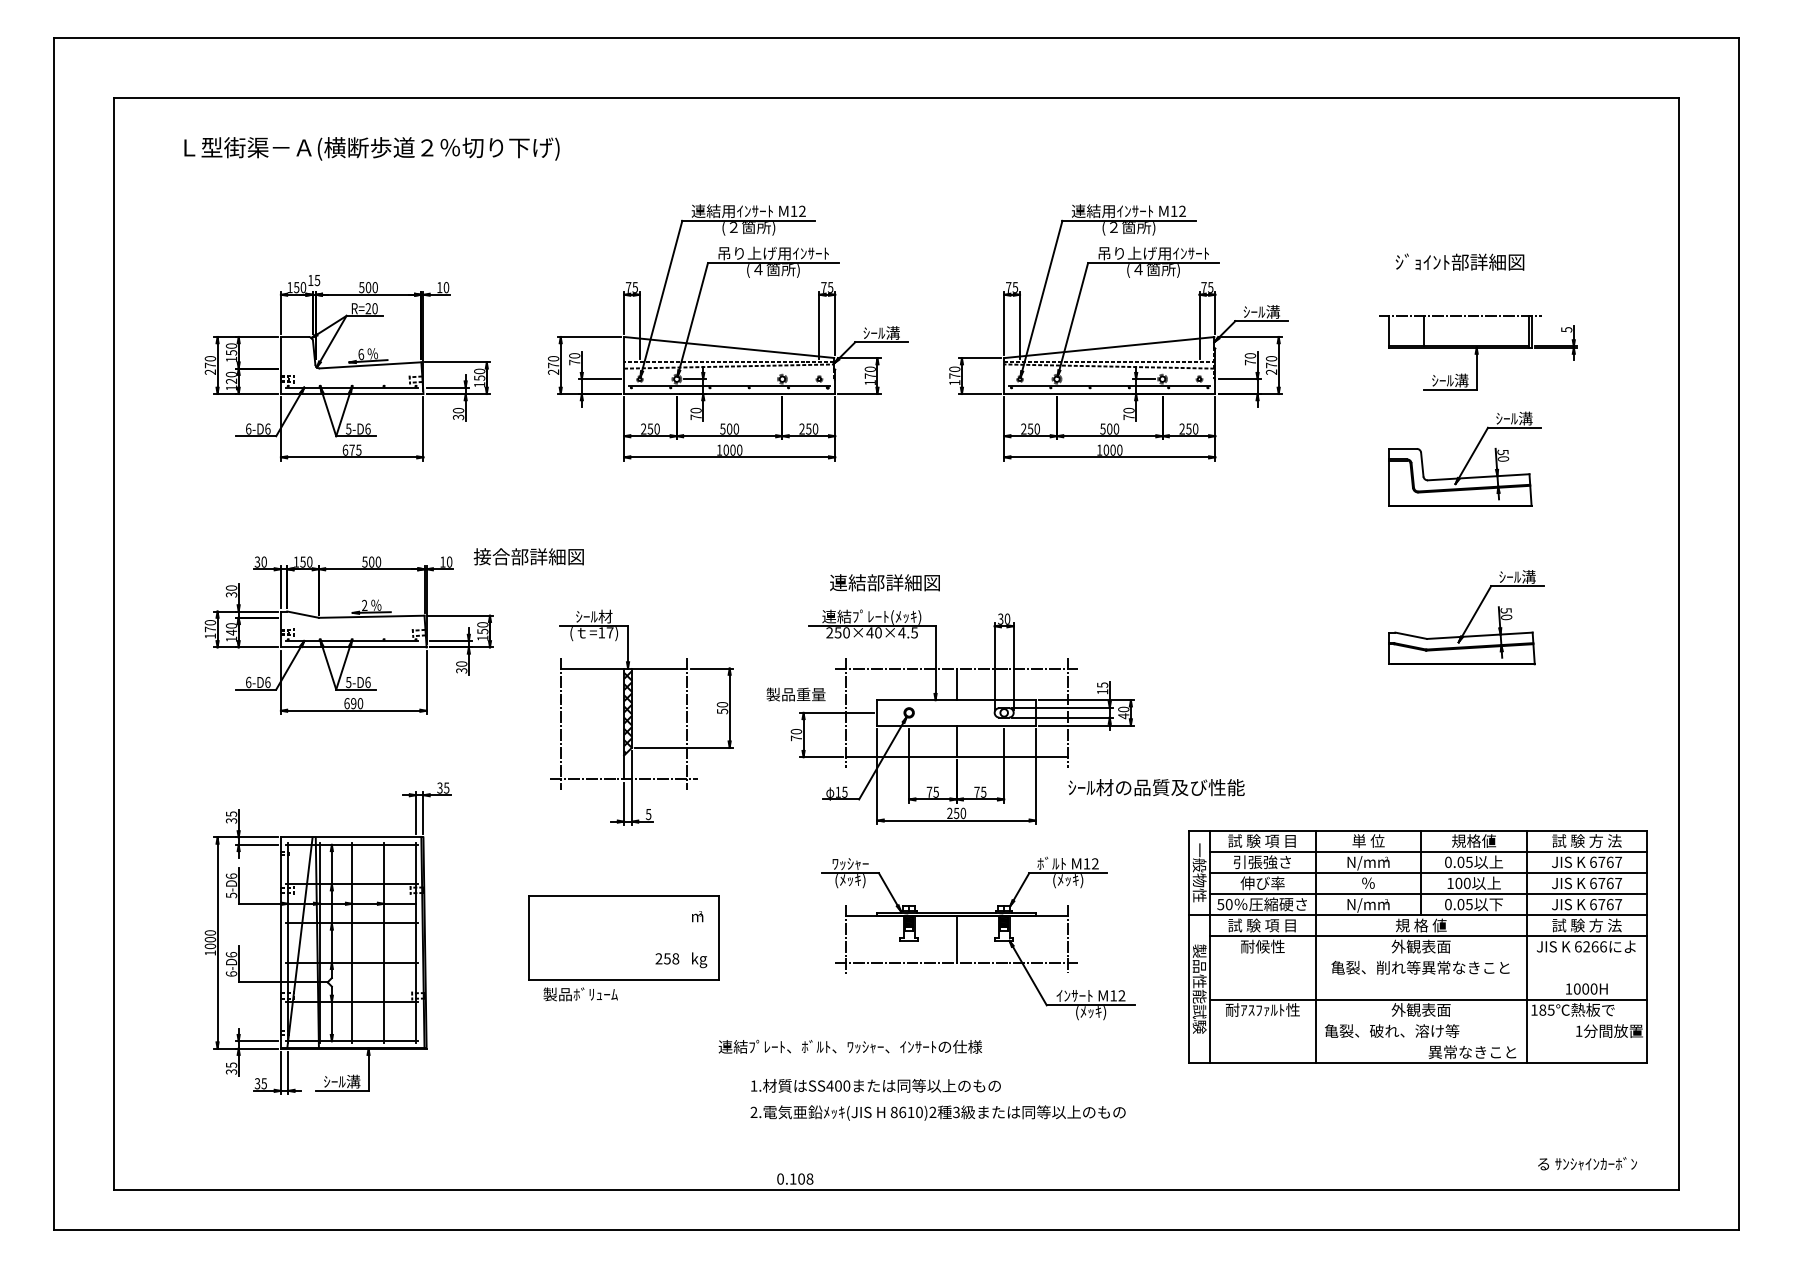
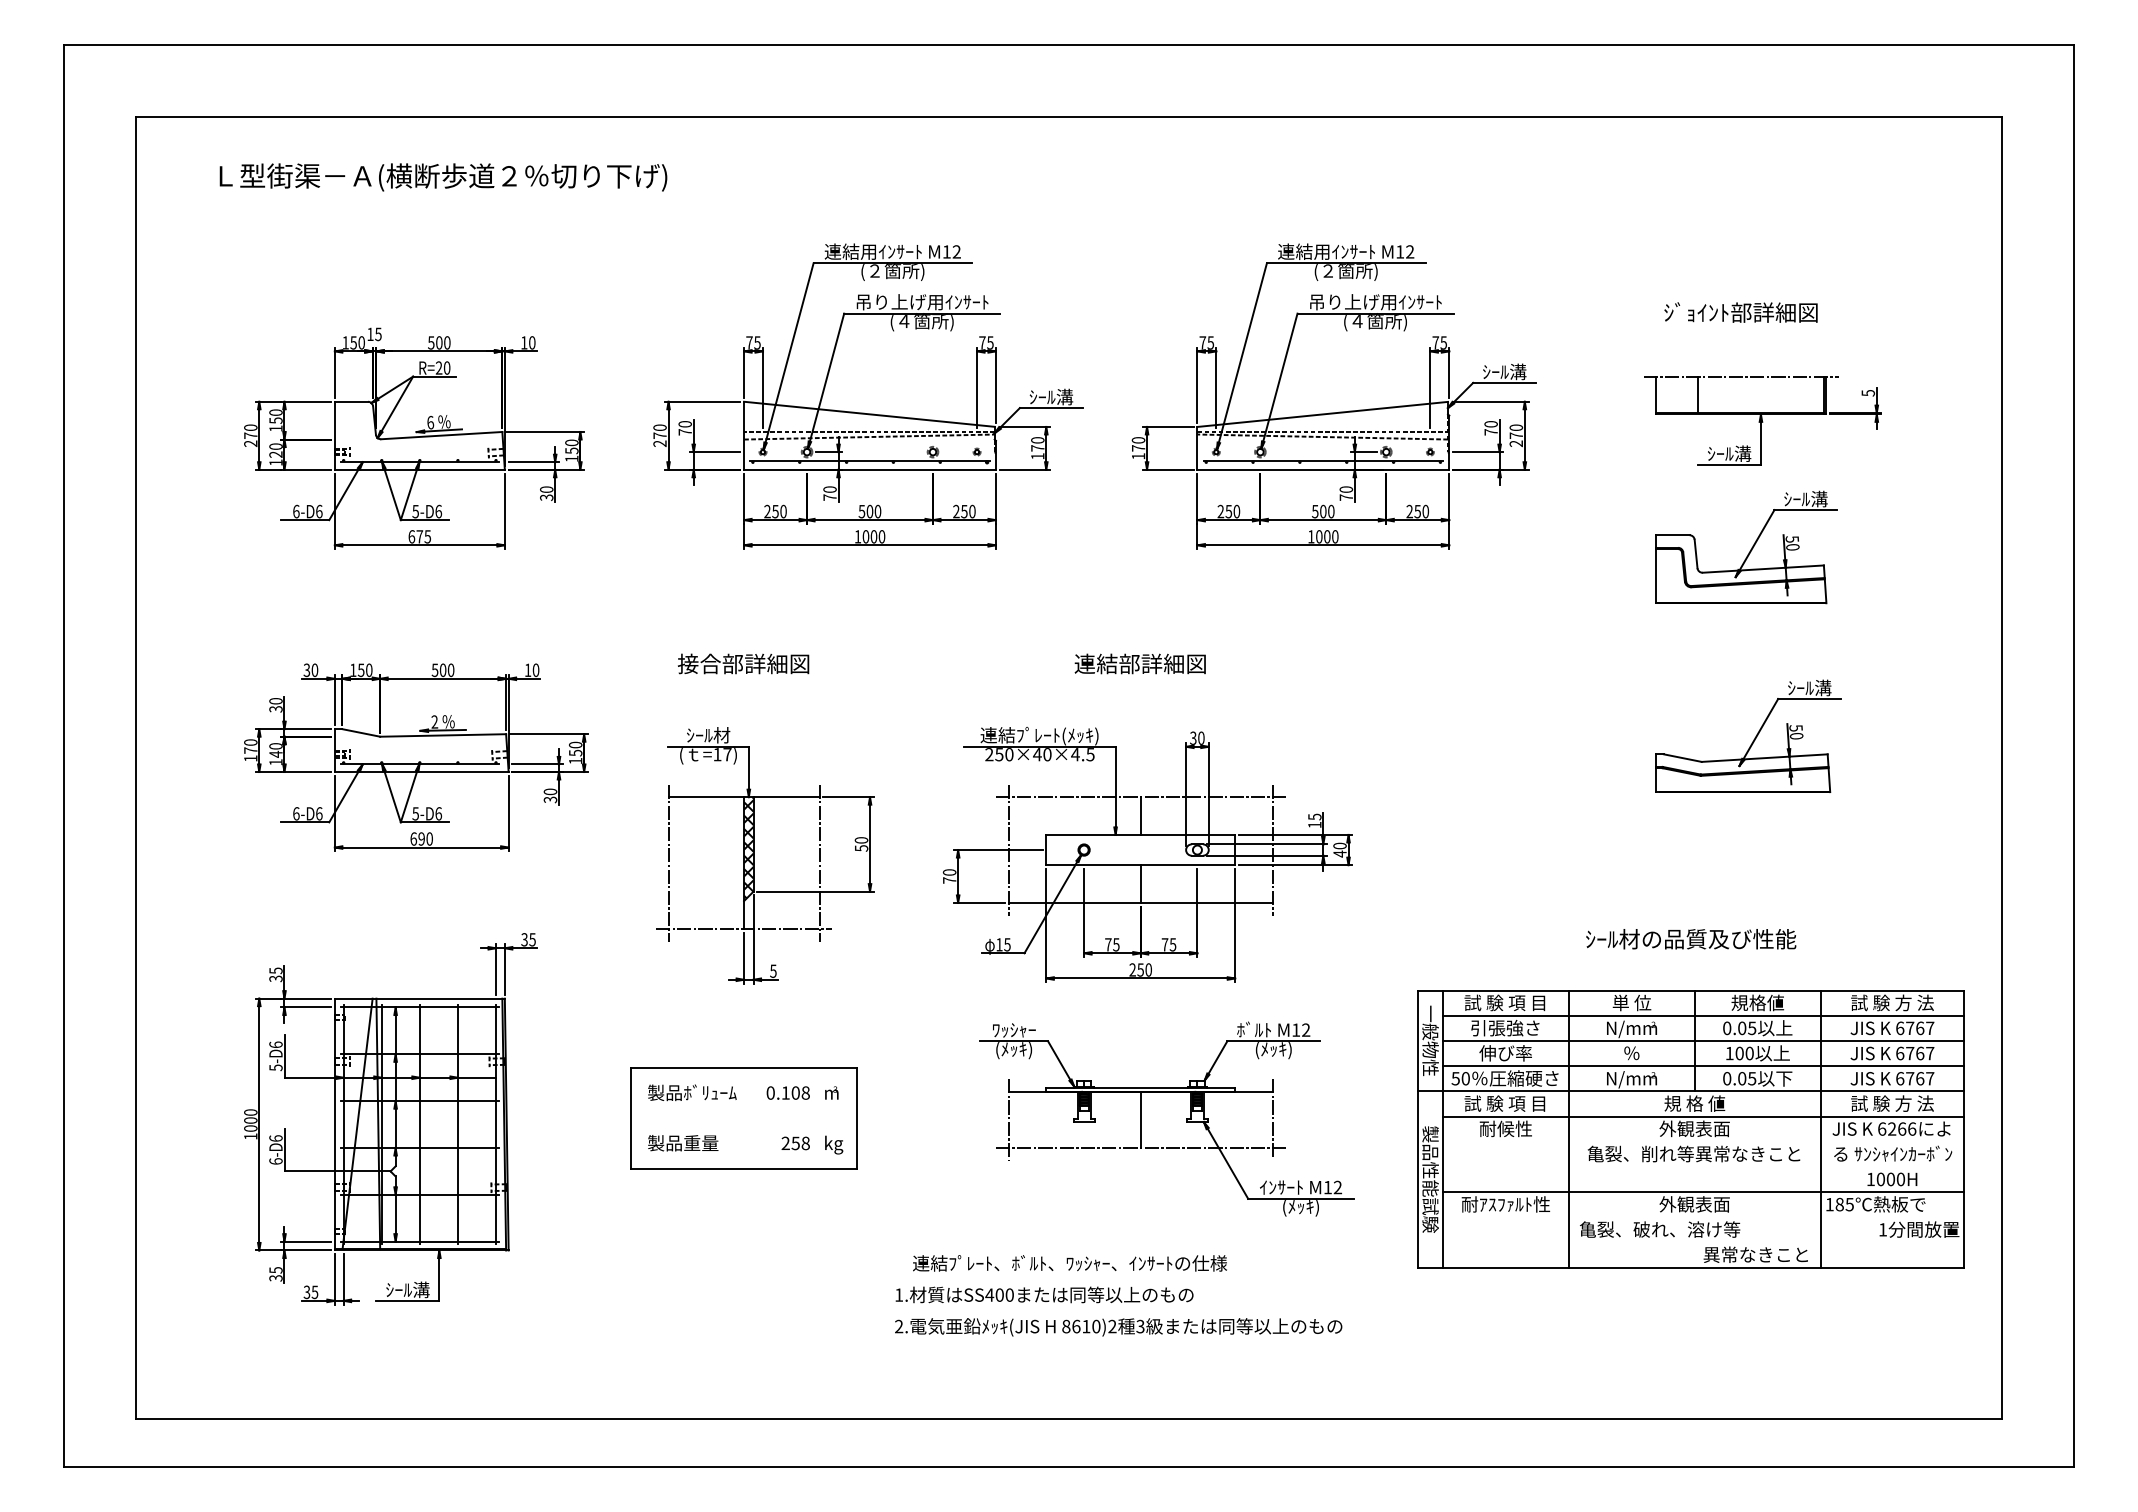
text: (528, 556) -> (743, 663), moved
text: (884, 582) -> (1139, 663), moved
text: (796, 694) -> (683, 1143), moved
text: (1156, 787) -> (1691, 939), moved
text: (580, 994) -> (692, 1092), moved
text: (849, 1046) -> (1069, 1263), moved
text: (1587, 1163) -> (1893, 1153), moved
text: (794, 1178) -> (787, 1092), moved

